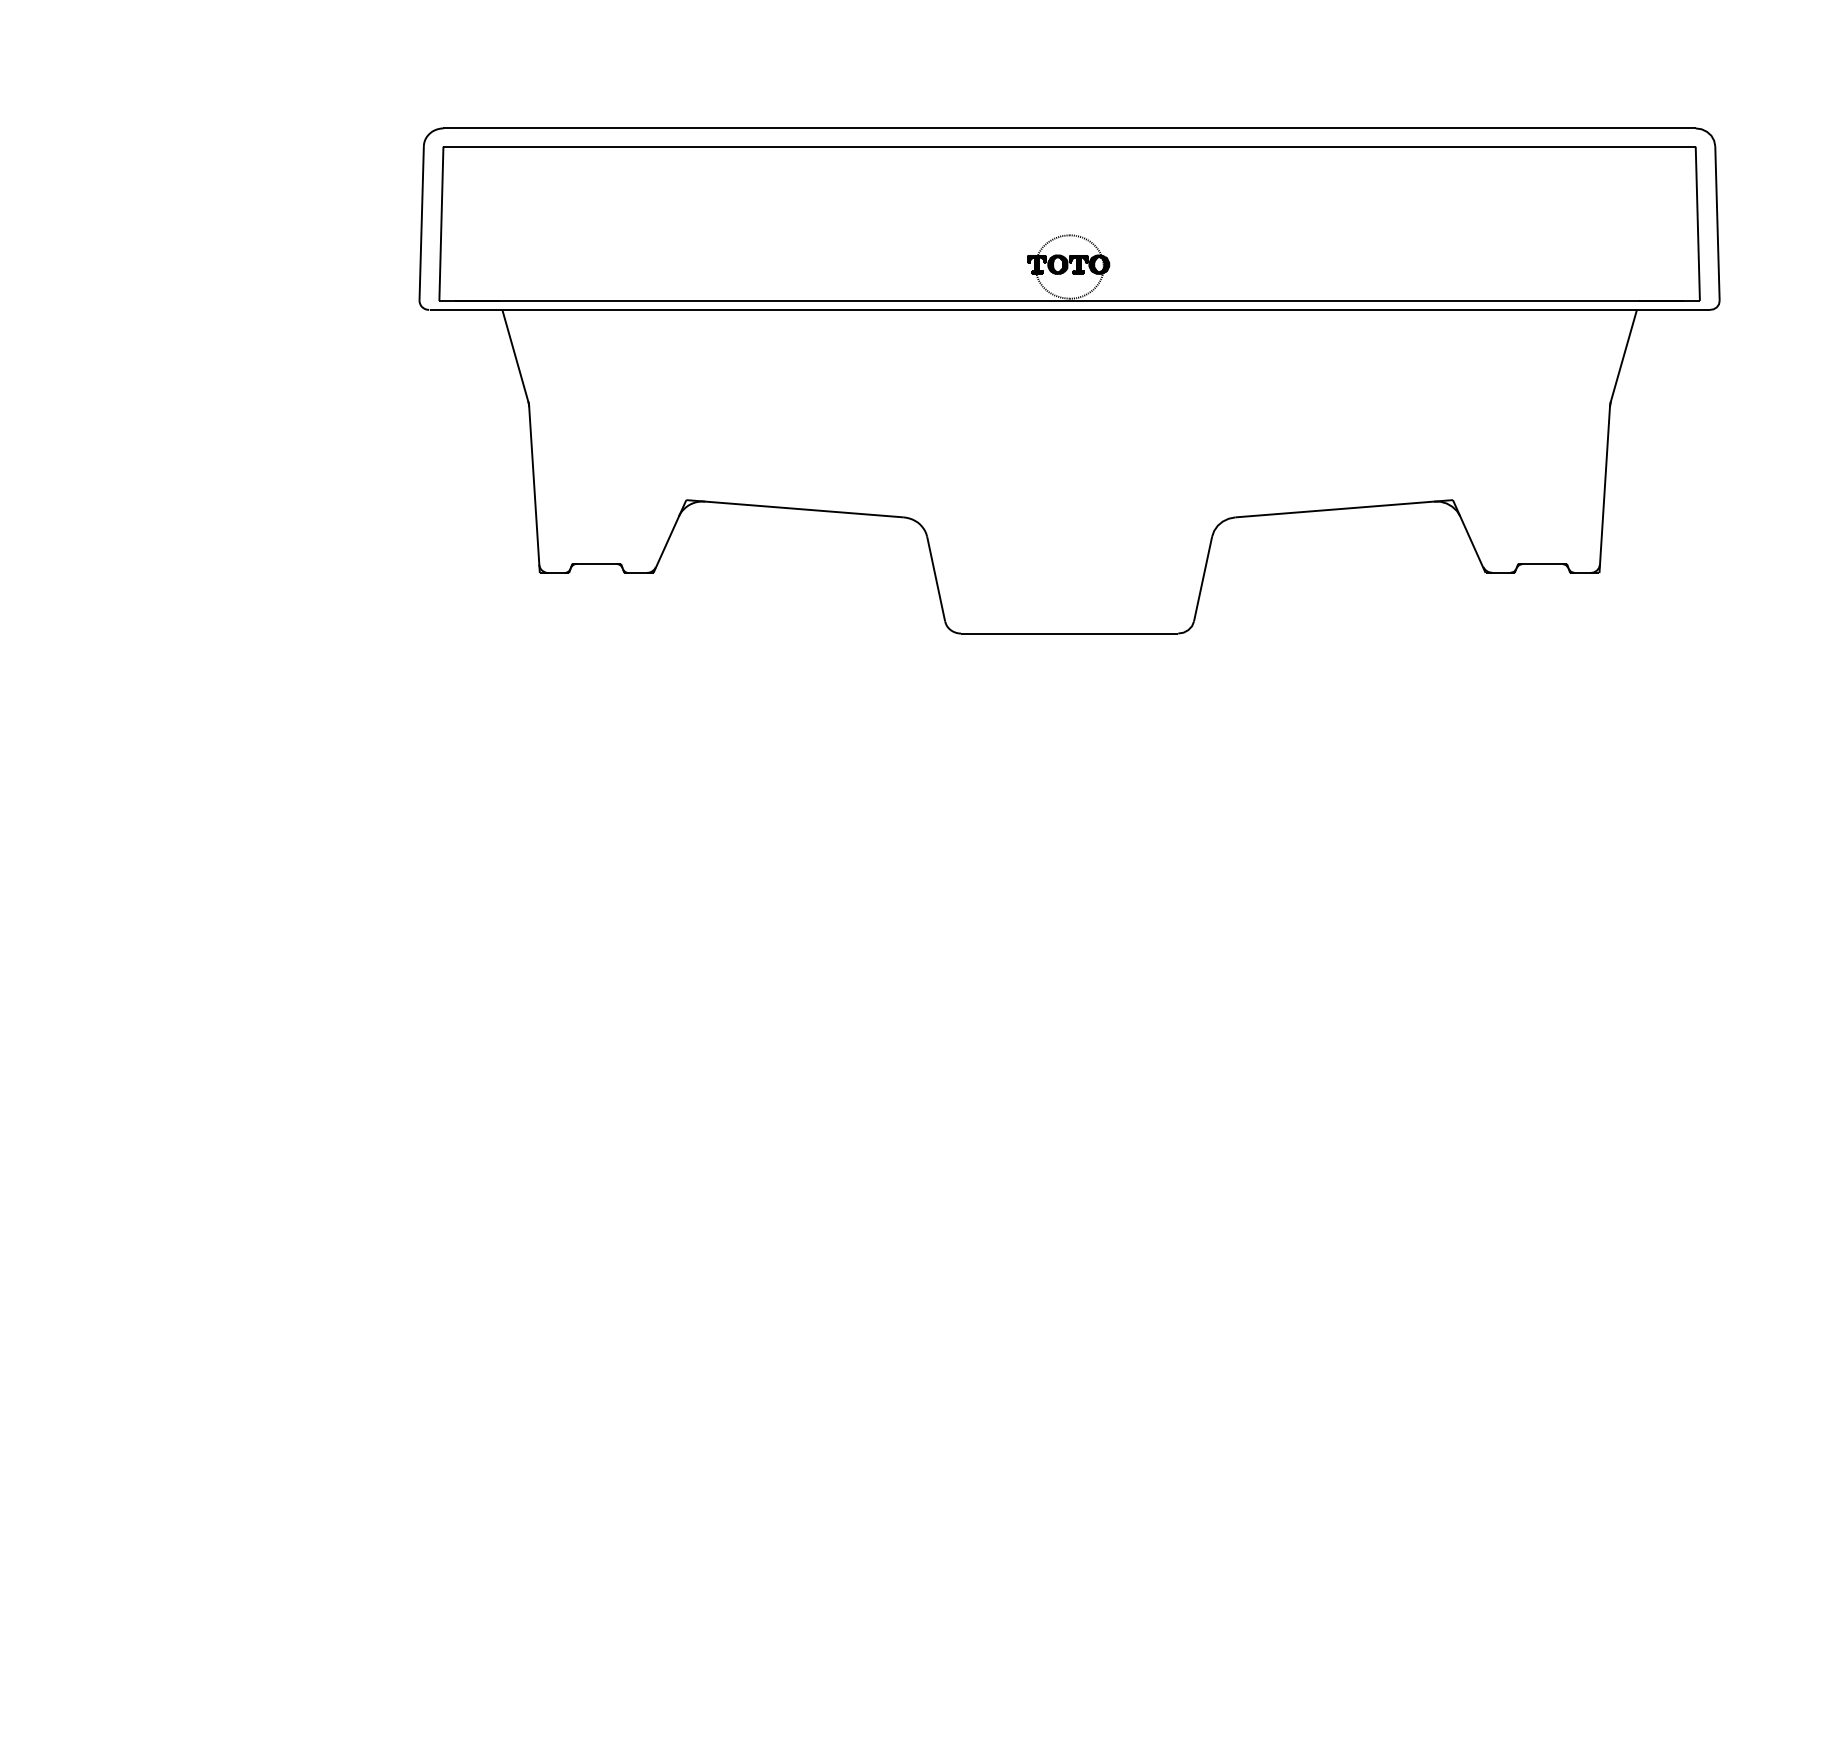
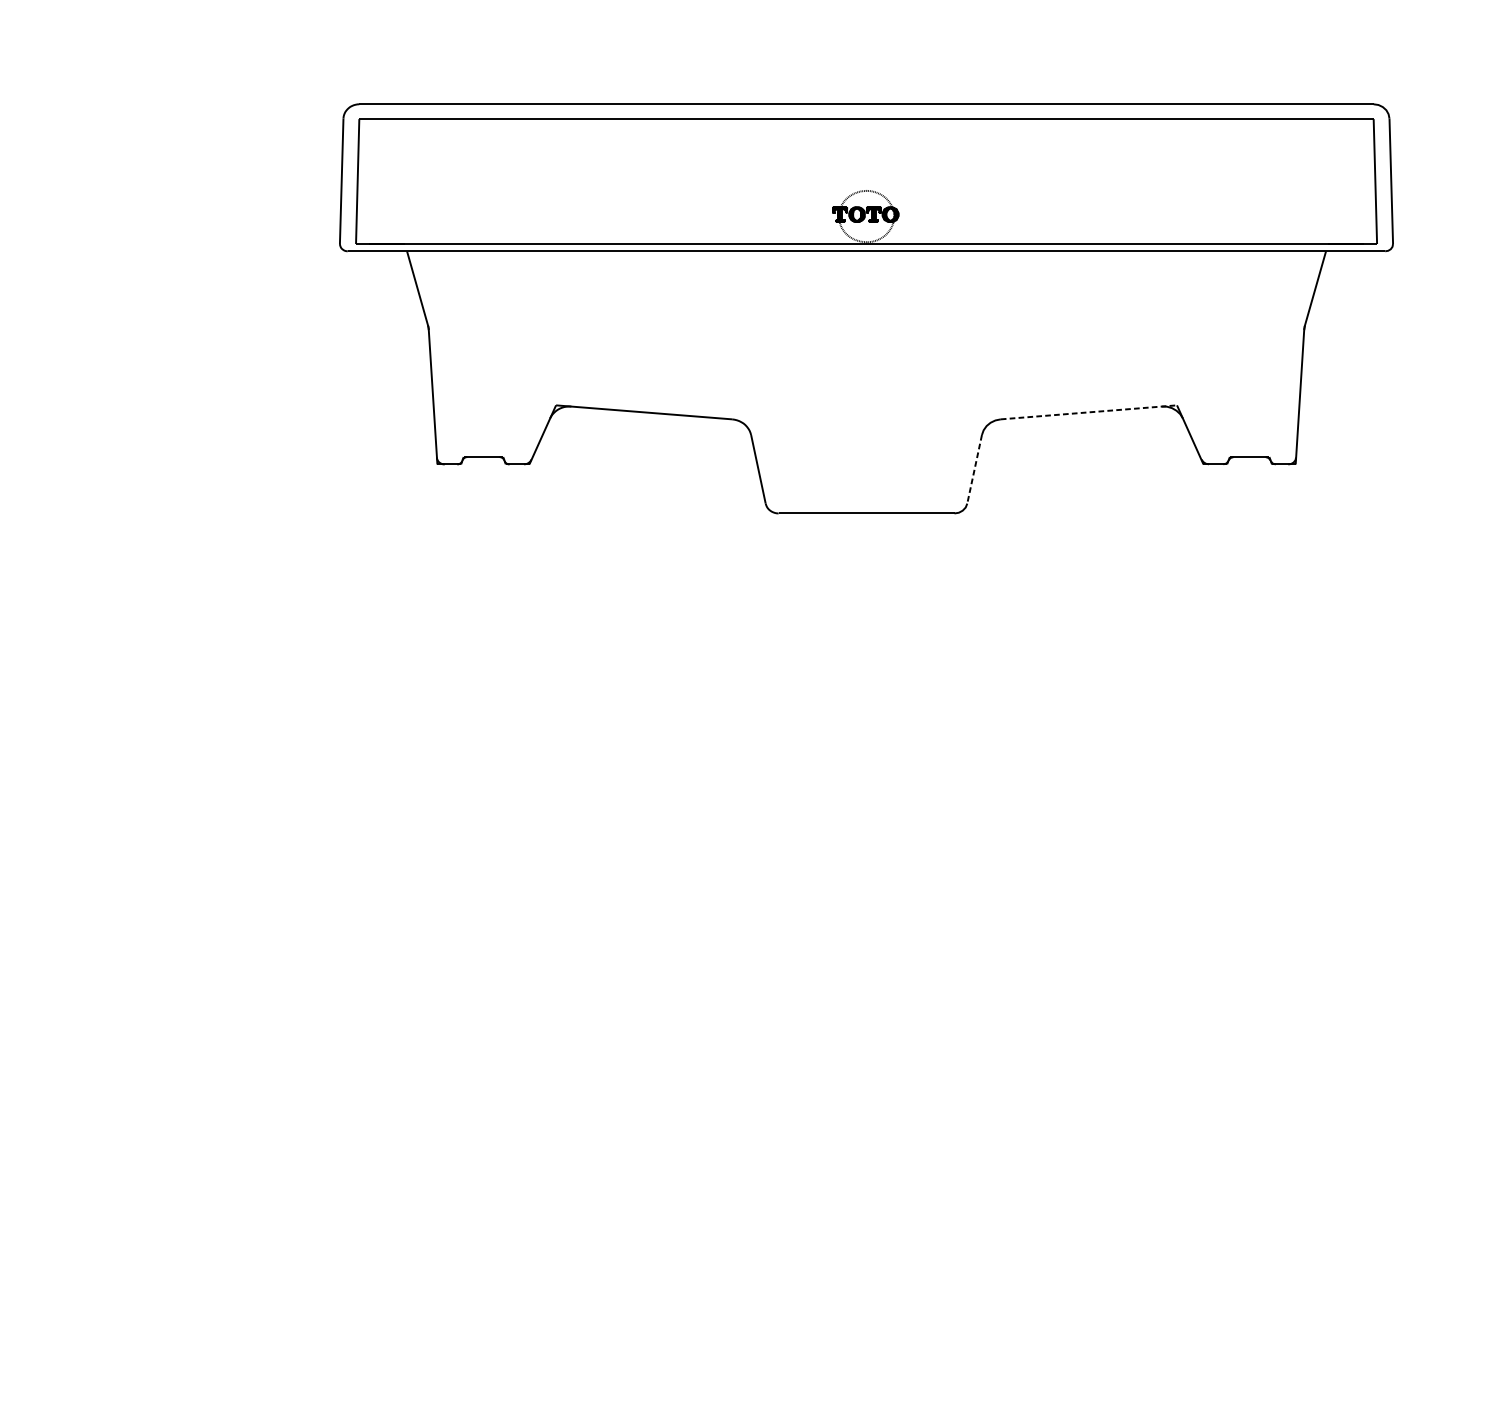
line: (1344, 508) -> (1089, 412), solid -> dashed
line: (1202, 579) -> (974, 469), solid -> dashed

